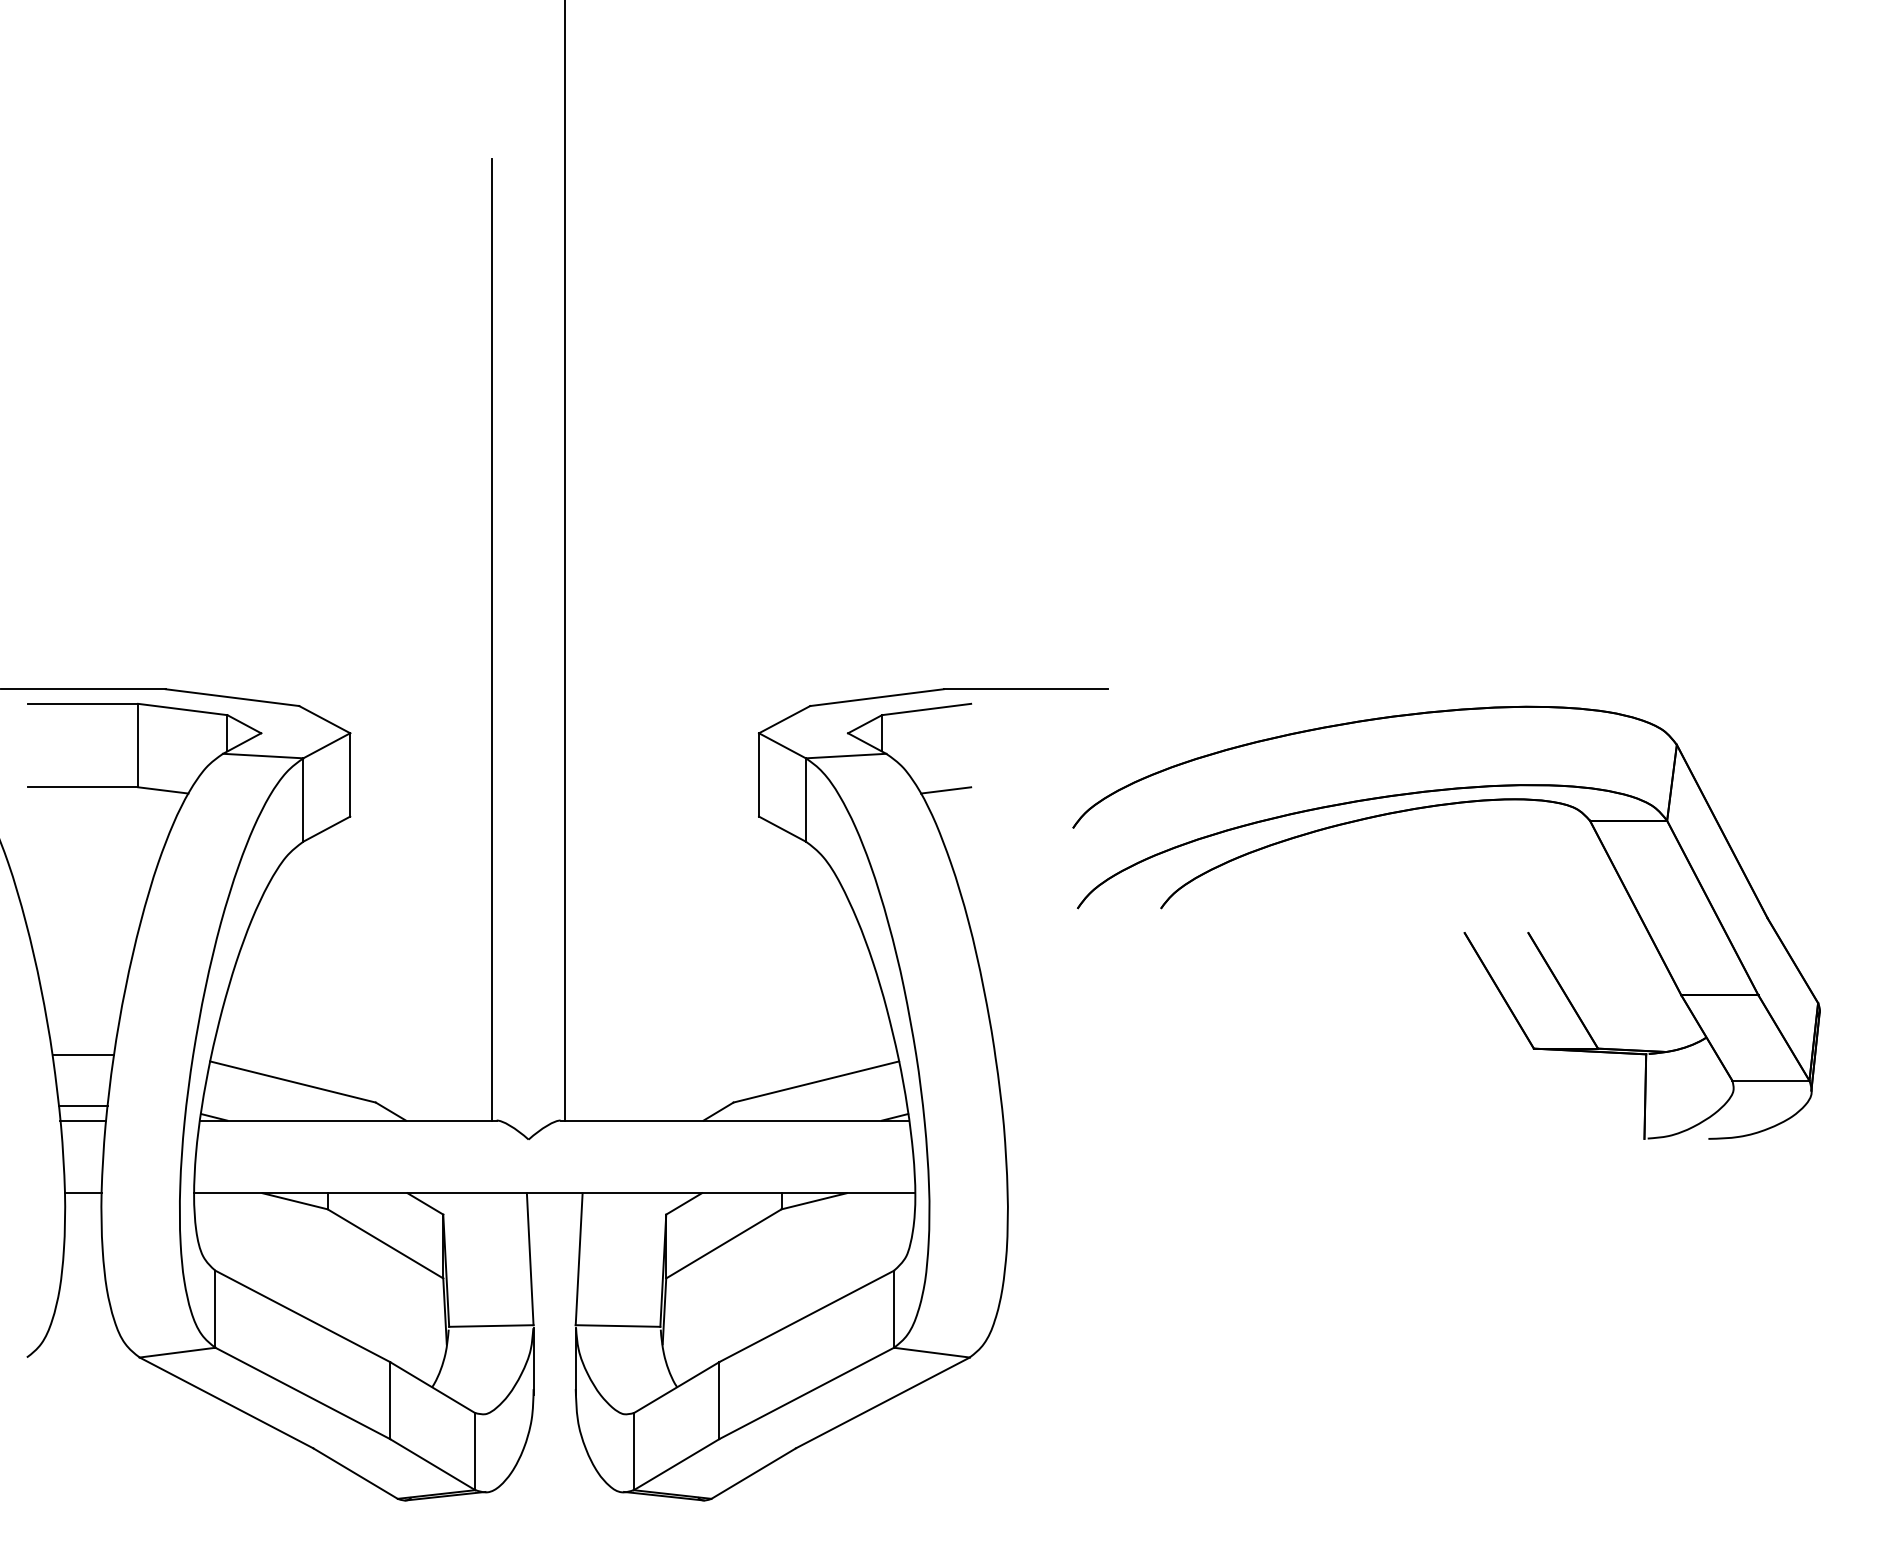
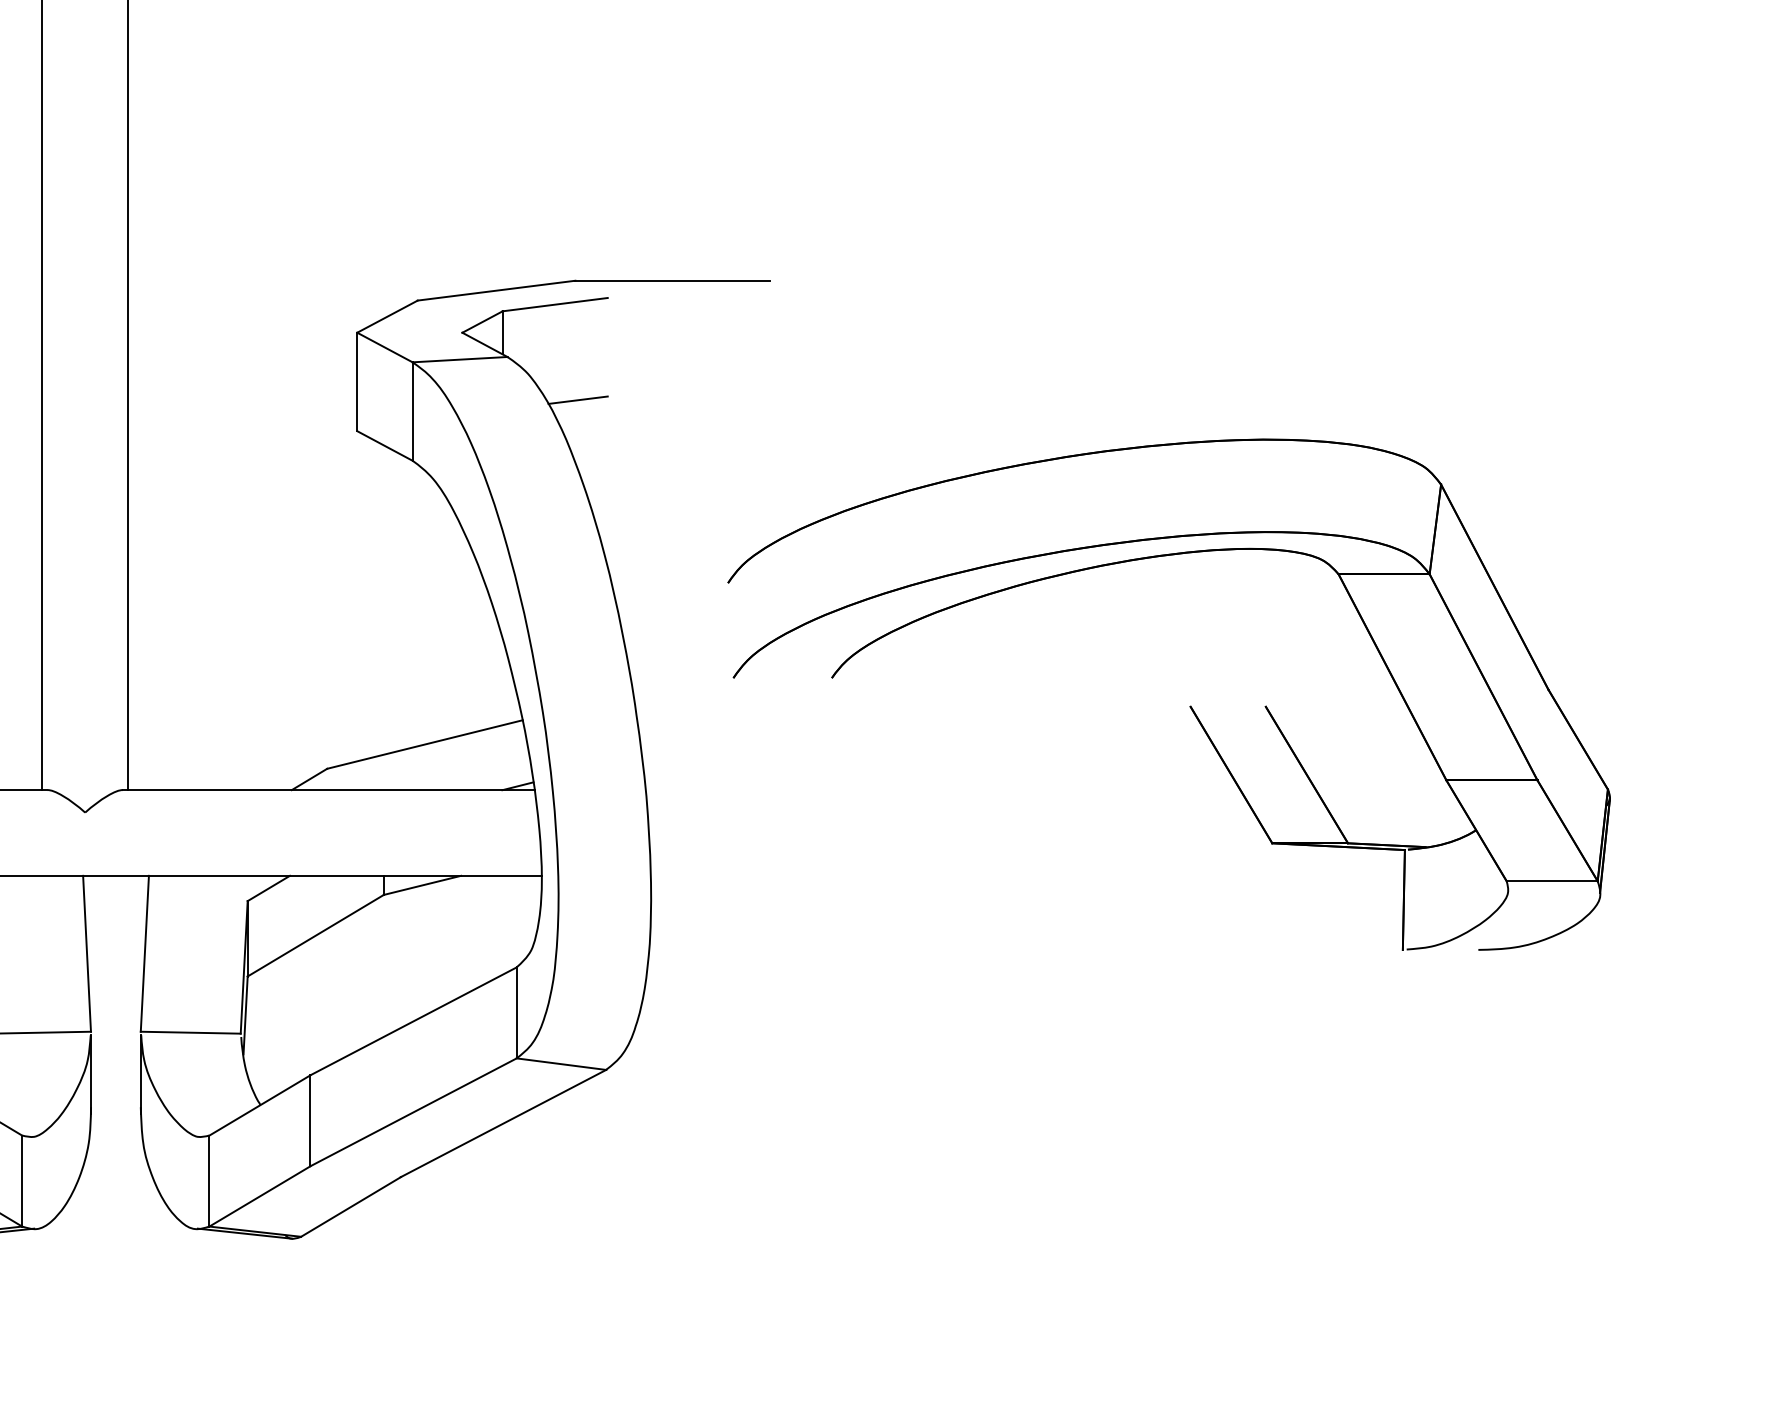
part: (1463, 932) -> (1189, 706), moved

